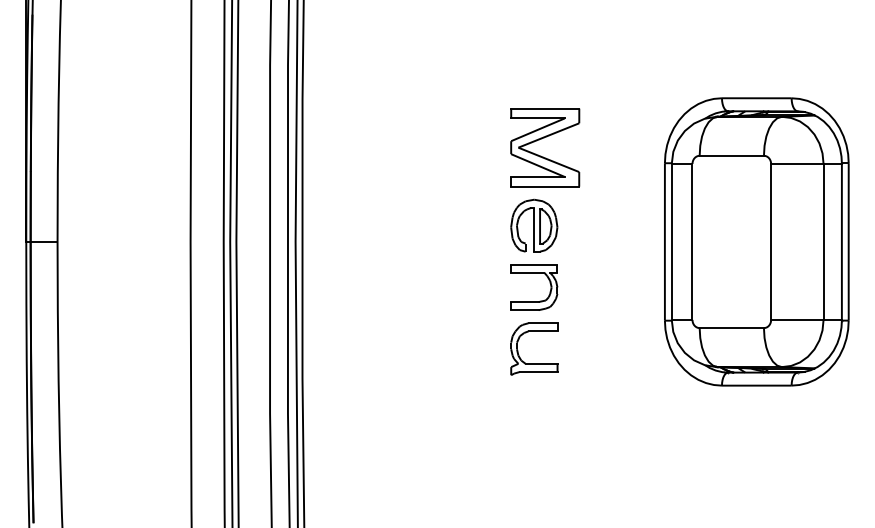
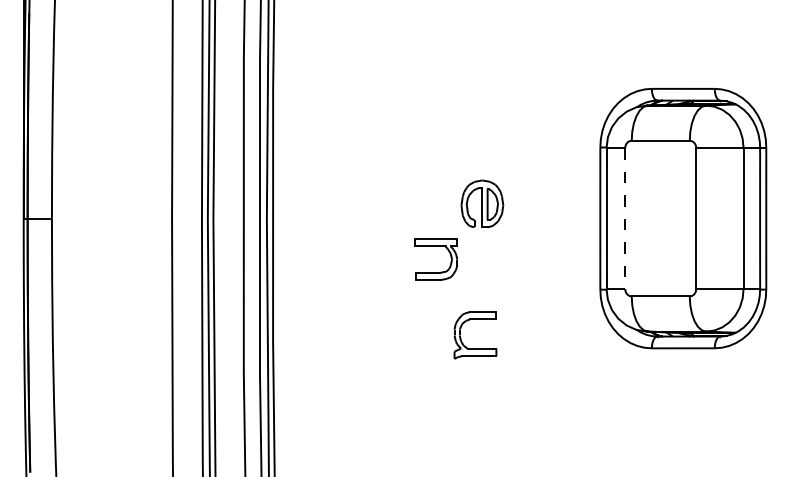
part: (541, 139) -> (488, 126), removed
line: (692, 242) -> (625, 219), solid -> dashed
part: (533, 272) -> (435, 246), moved
part: (534, 363) -> (475, 348), moved

